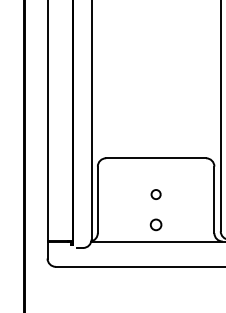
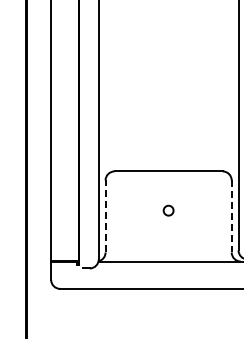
line: (97, 199) -> (105, 215), solid -> dashed
line: (214, 199) -> (231, 216), solid -> dashed
circle: (155, 224) -> (168, 243), removed

